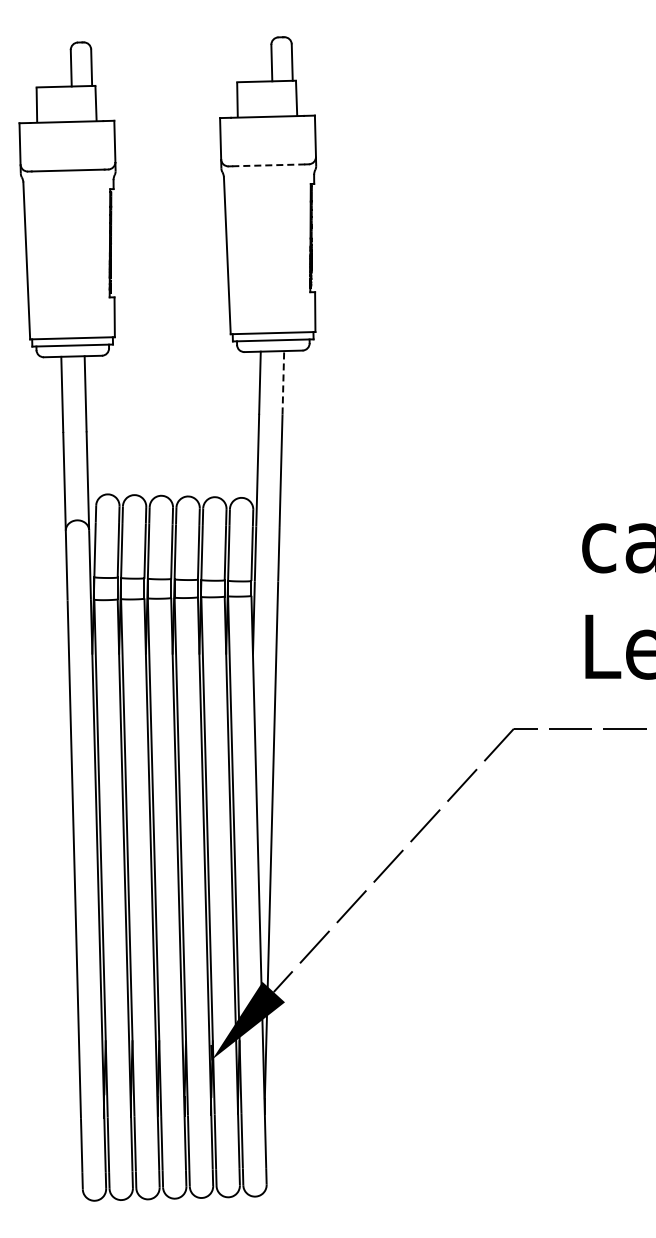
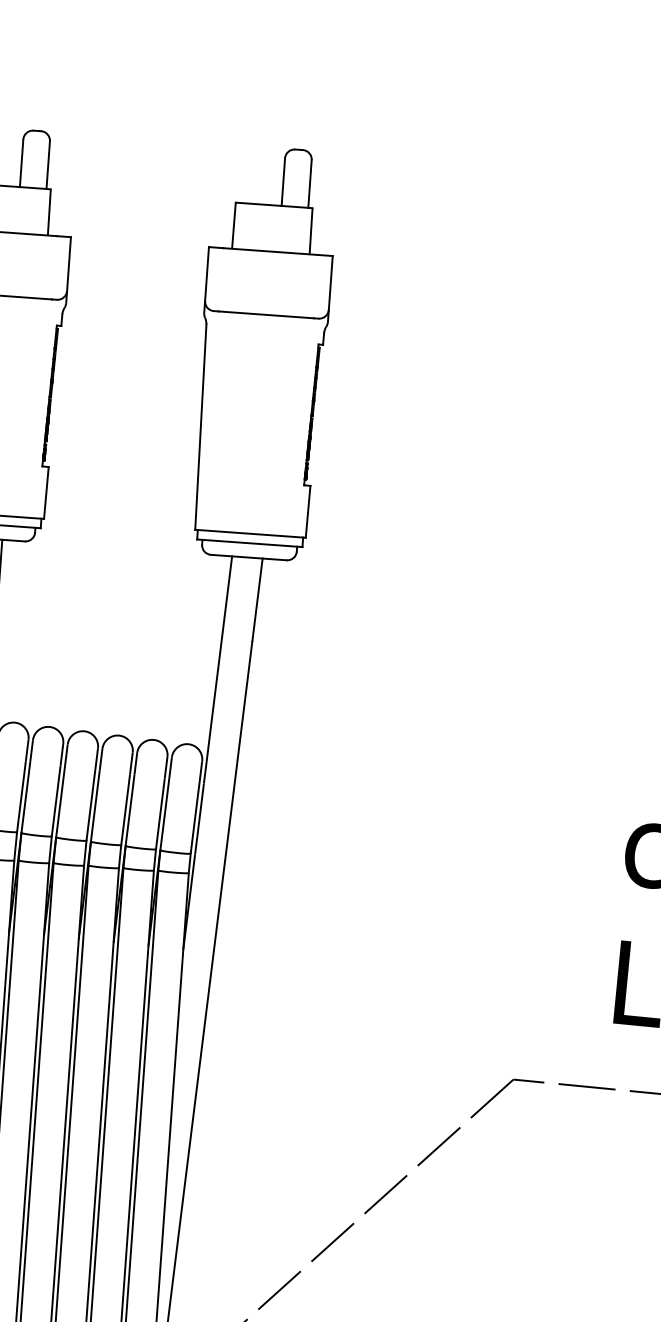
line: (269, 165) -> (267, 315), dashed -> solid
line: (283, 382) -> (257, 599), dashed -> solid

